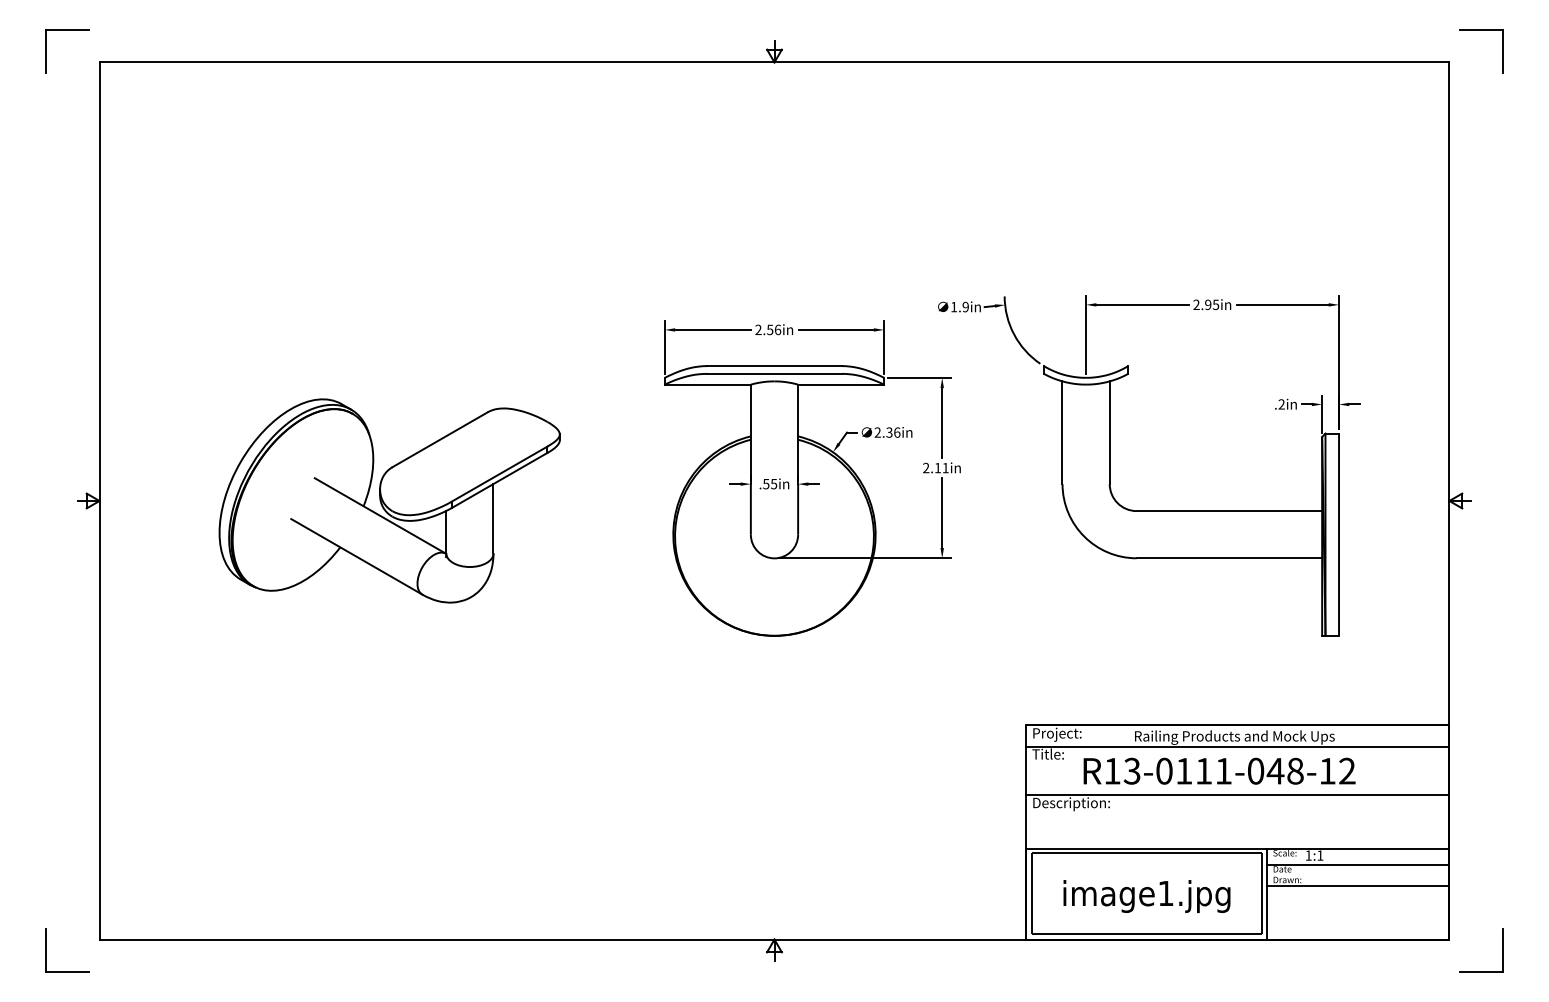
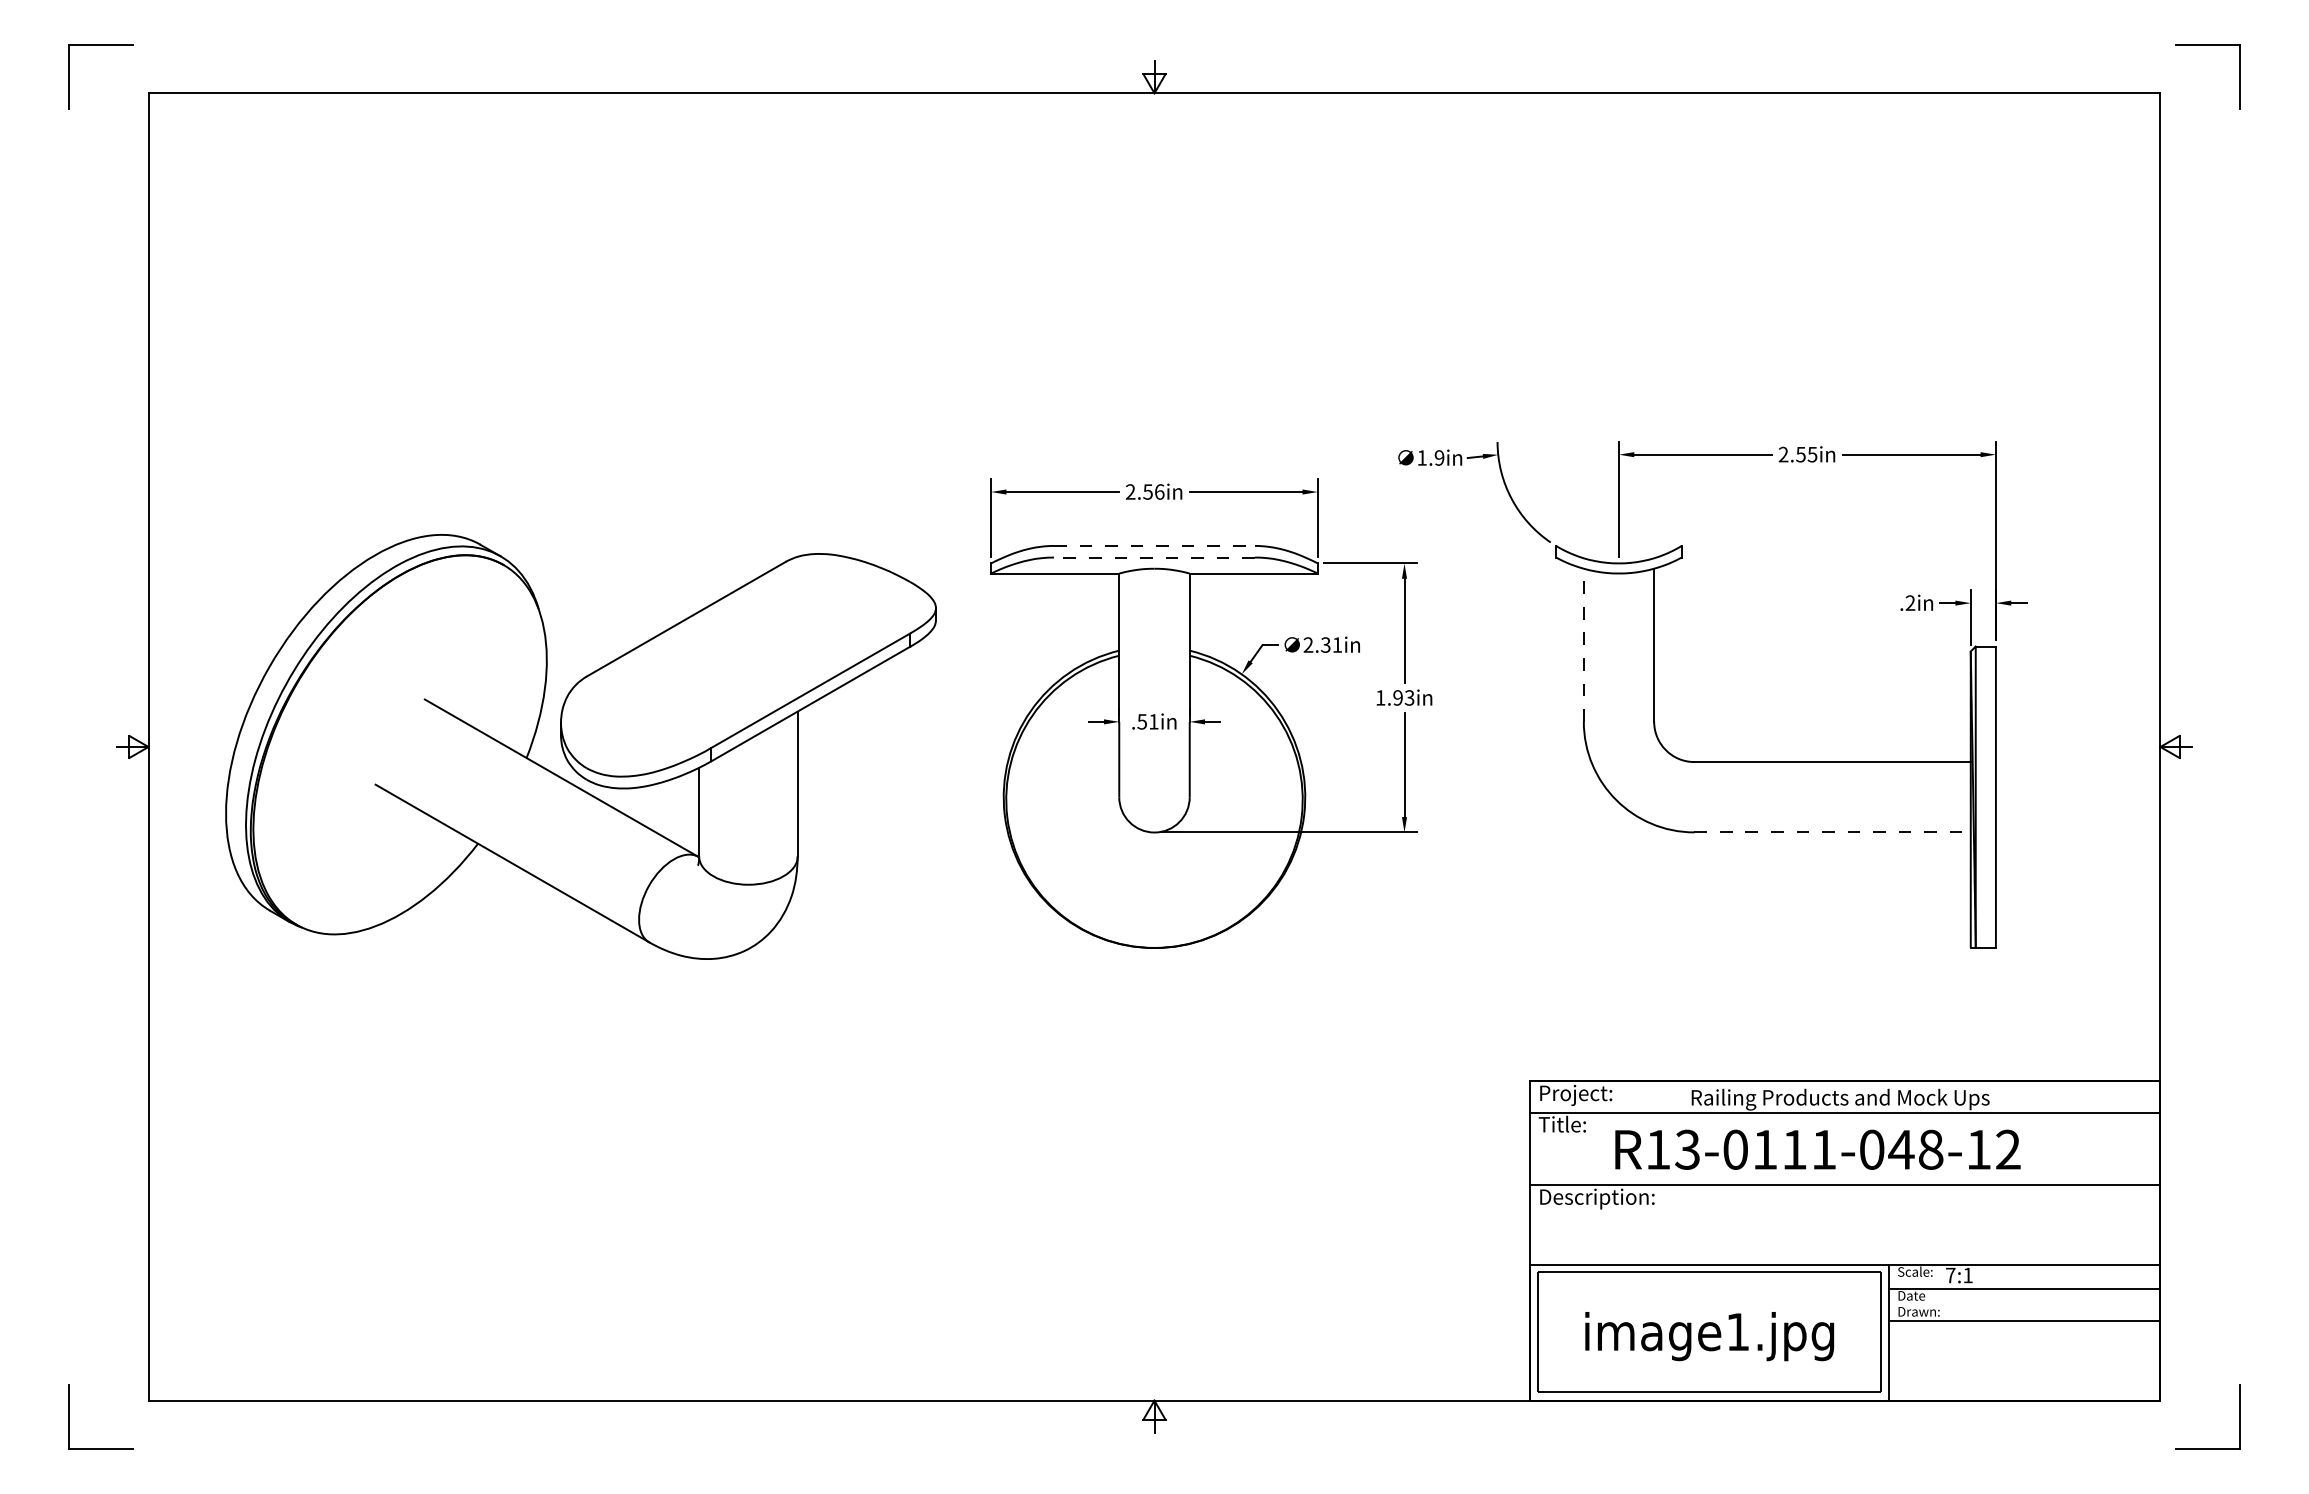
text: (1208, 304) -> (1801, 454), 2.95in -> 2.55in
line: (774, 366) -> (1154, 546), solid -> dashed
line: (774, 373) -> (1154, 556), solid -> dashed
text: (897, 432) -> (1337, 644), 2.36in -> 2.31in
line: (1062, 432) -> (1583, 644), solid -> dashed
text: (935, 467) -> (1394, 697), 2.11in -> 1.93in
text: (774, 484) -> (1154, 722), .55in -> .51in
part: (389, 500) -> (580, 746), size x1.4
line: (1229, 558) -> (1832, 832), solid -> dashed
text: (1308, 855) -> (1950, 1275), 1:1 -> 7:1

